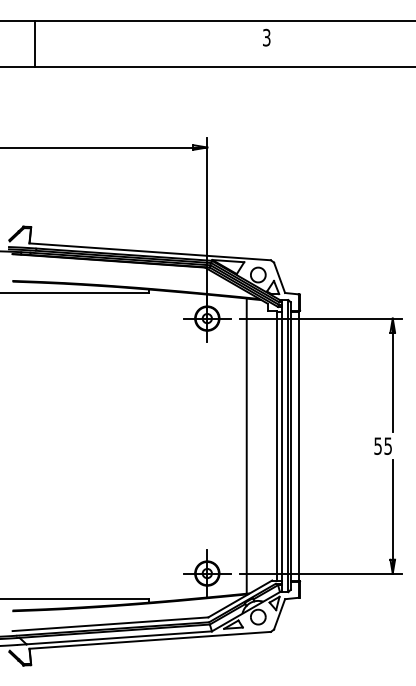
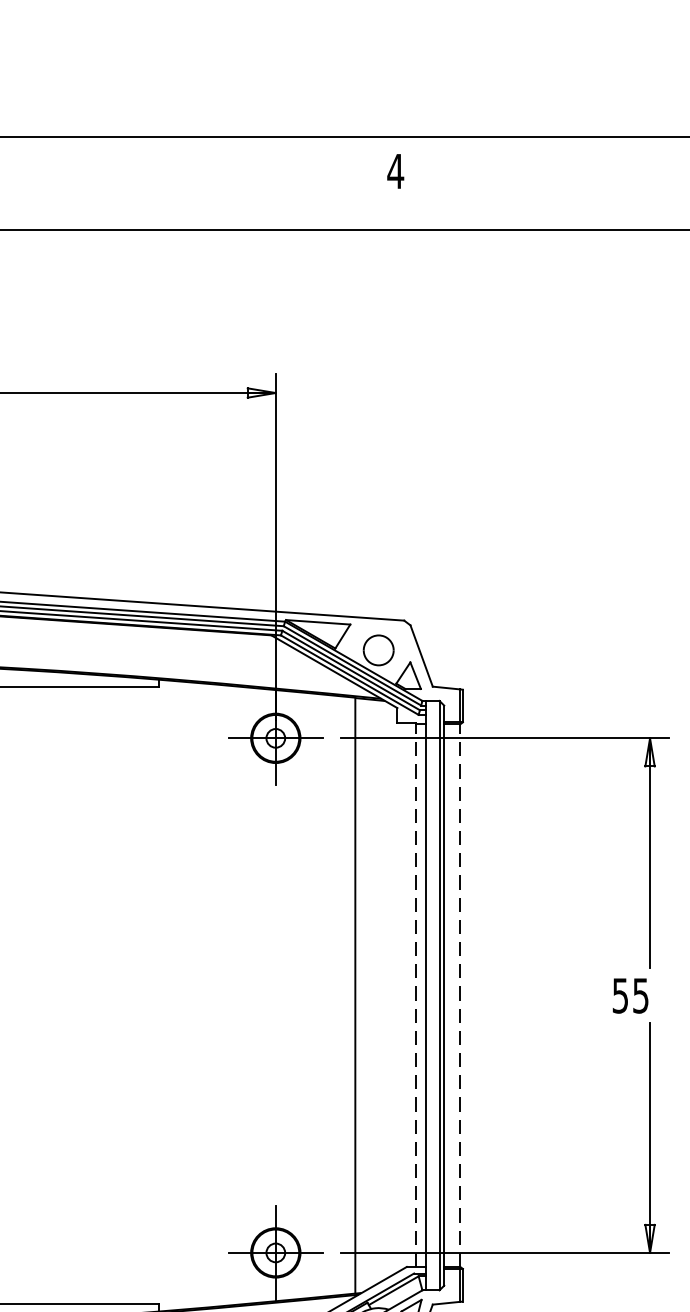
text: (266, 37) -> (395, 170), 3 -> 4
line: (276, 445) -> (415, 994), solid -> dashed
line: (298, 445) -> (459, 994), solid -> dashed

